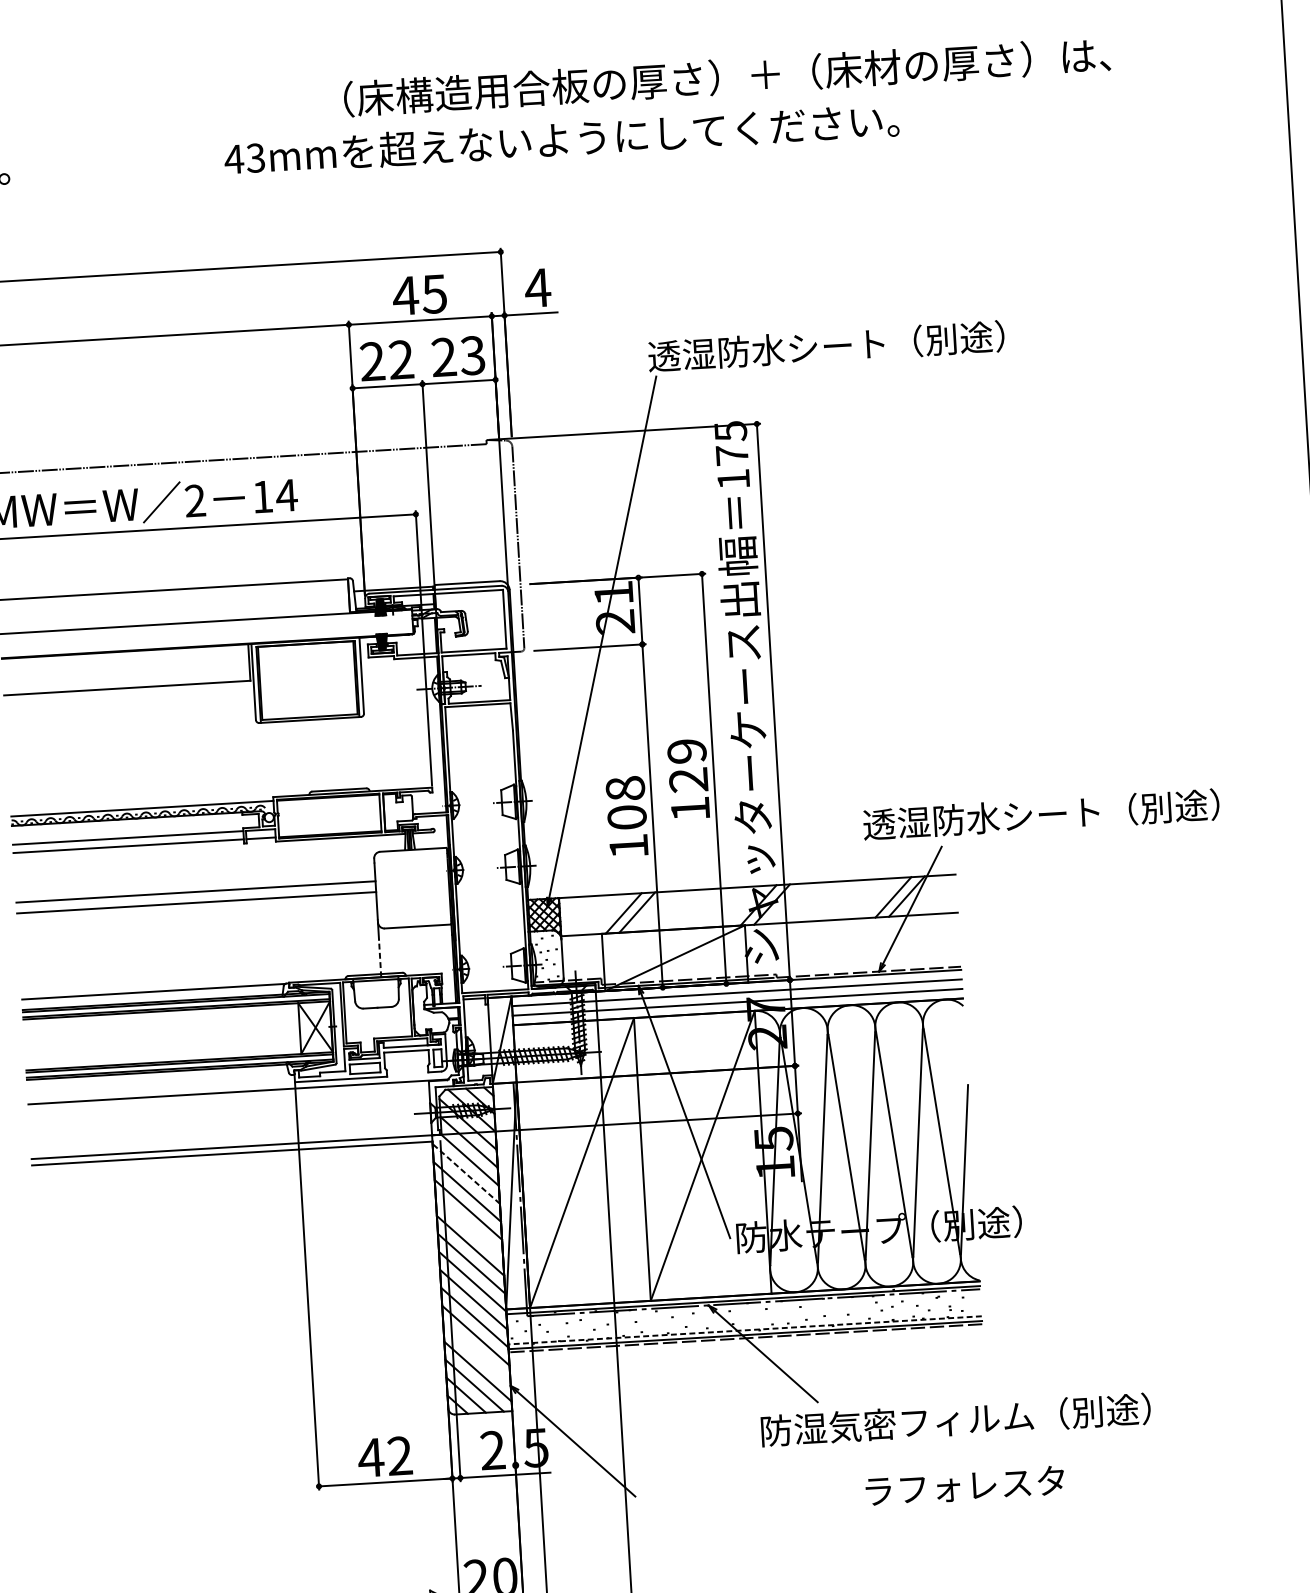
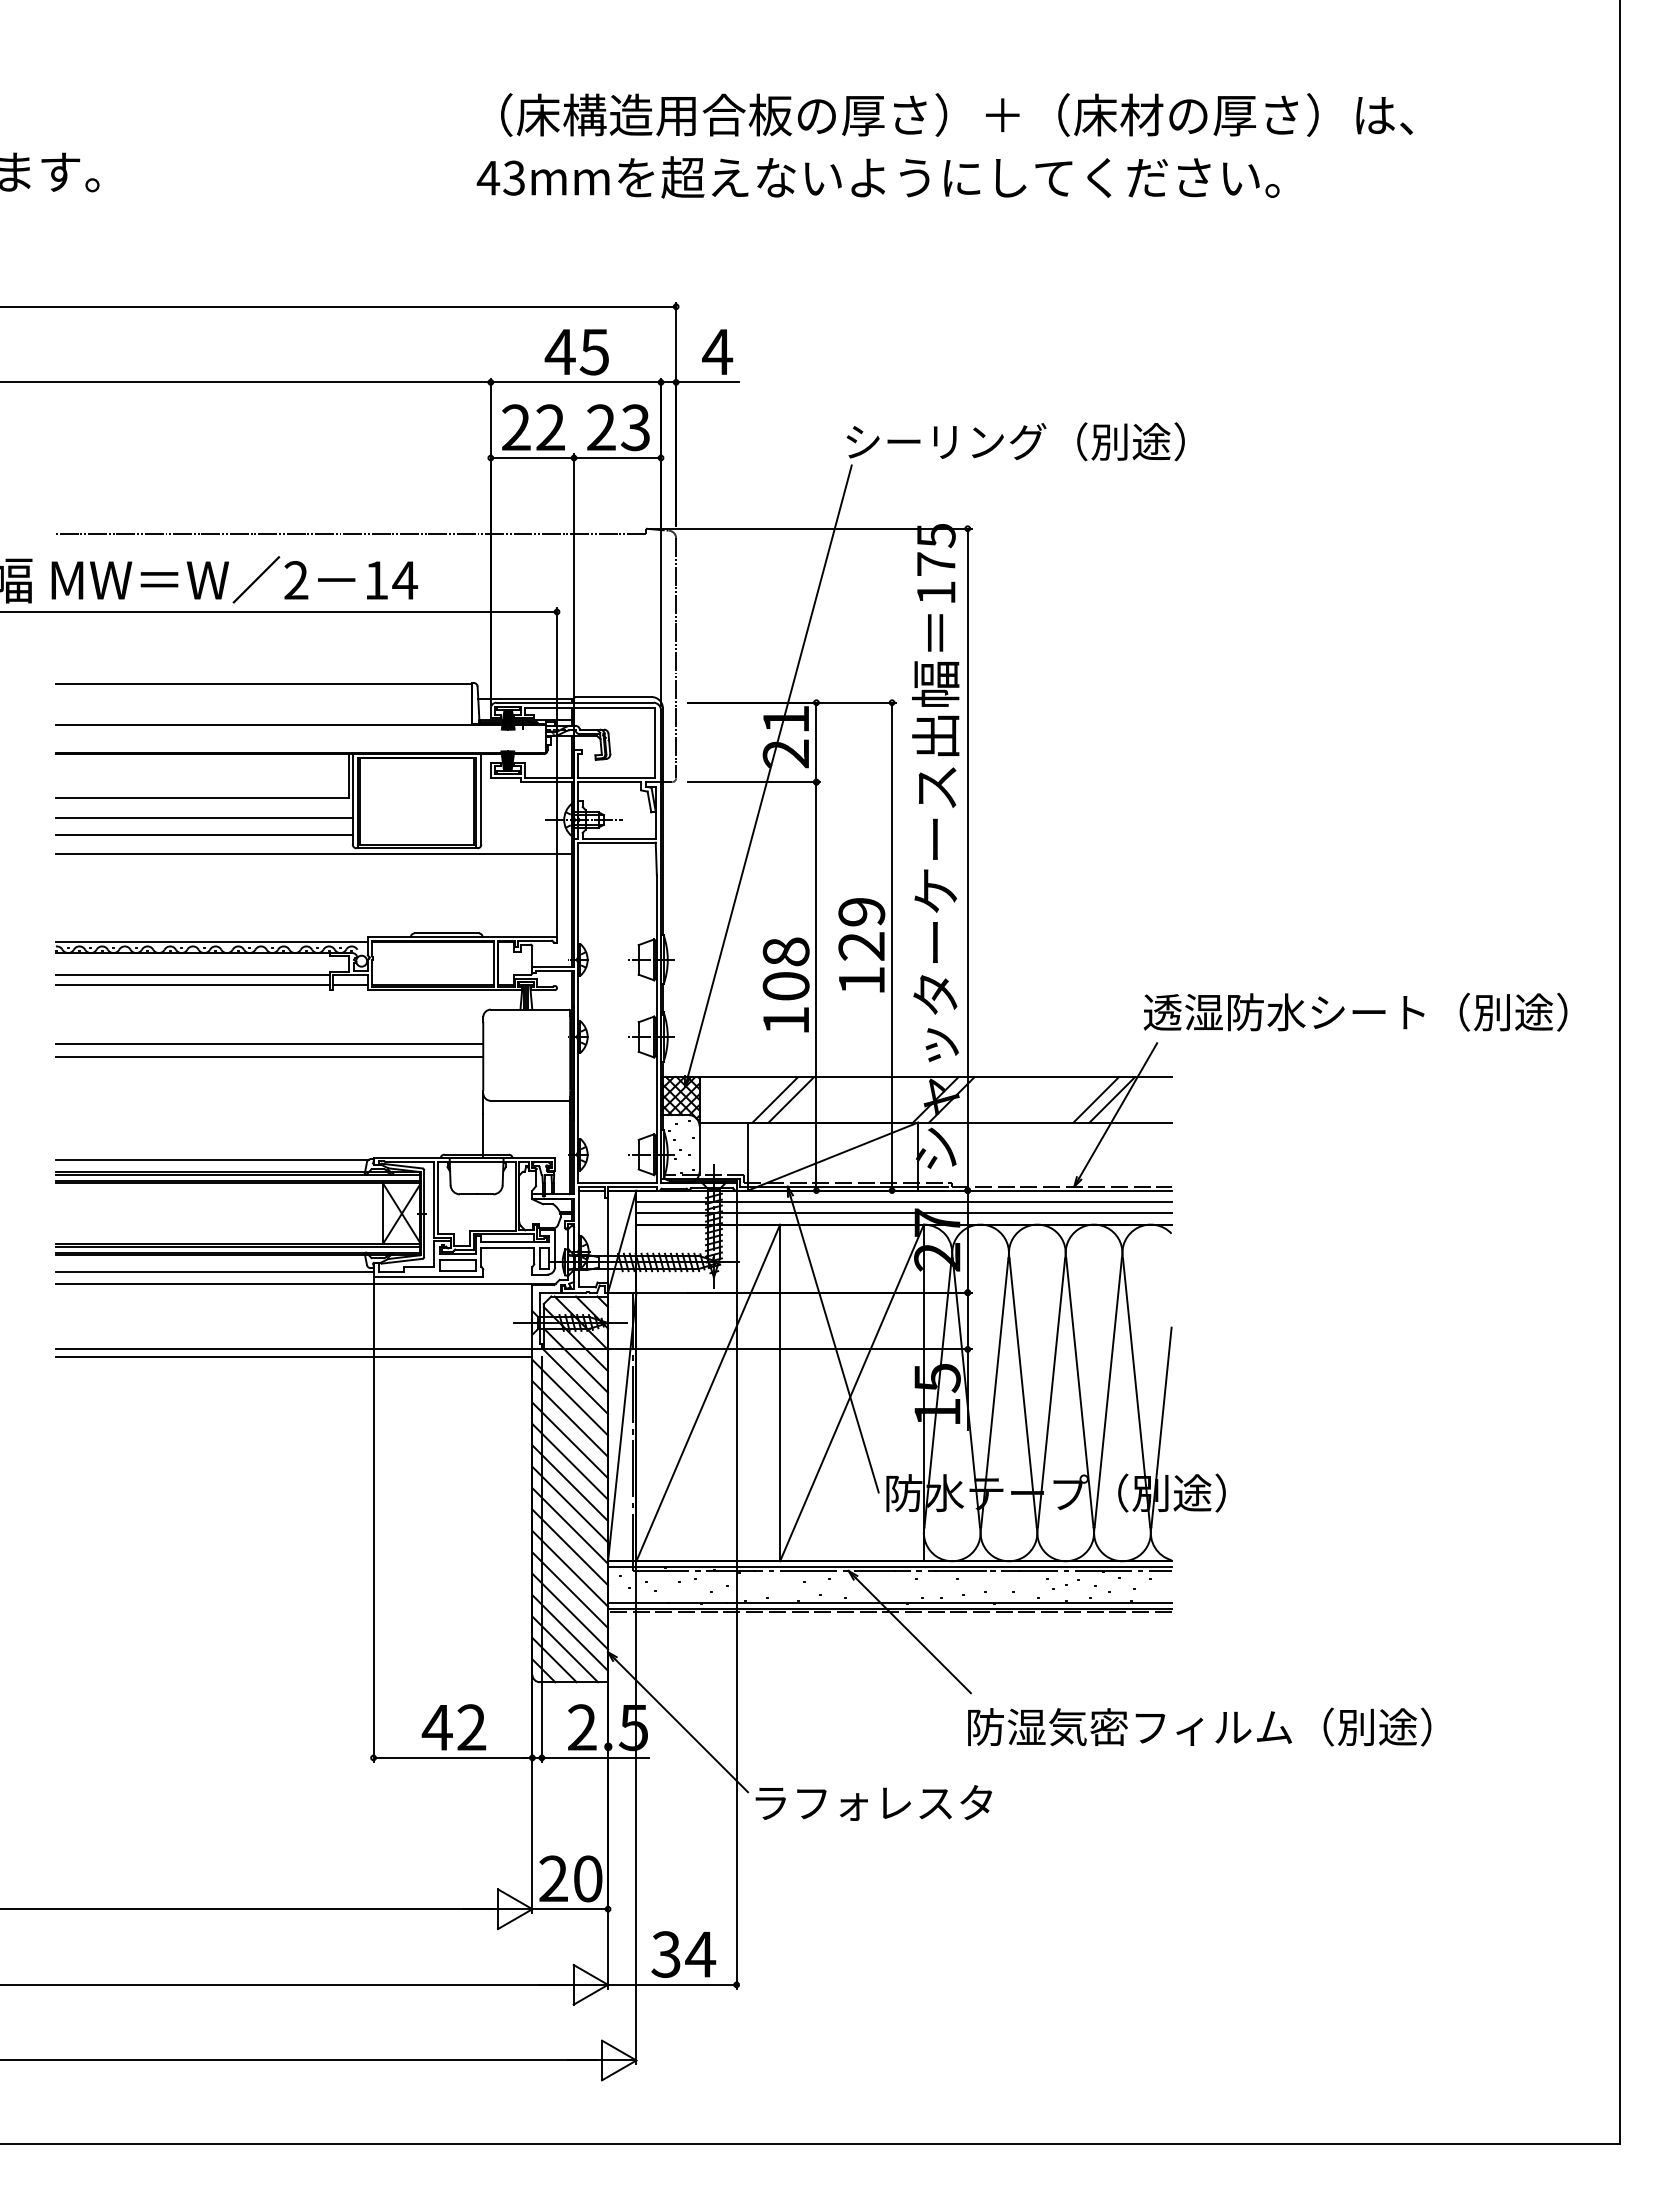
text: (561, 139) -> (877, 177), moved
text: (826, 346) -> (1055, 441), 透湿防水シート（別途） -> シーリング（別途）
line: (129, 705) -> (203, 818), added
line: (130, 719) -> (203, 835), added
line: (223, 730) -> (313, 854), added
text: (1041, 814) -> (1355, 1011), moved
line: (380, 957) -> (483, 1135), dashed -> solid
line: (161, 1085) -> (214, 1271), added
line: (465, 1173) -> (569, 1397), dashed -> solid
line: (469, 1227) -> (570, 1461), added
line: (744, 1330) -> (889, 1602), dashed -> solid
line: (477, 1353) -> (570, 1611), added
text: (955, 1419) -> (1199, 1726), moved
text: (964, 1485) -> (873, 1802), moved

